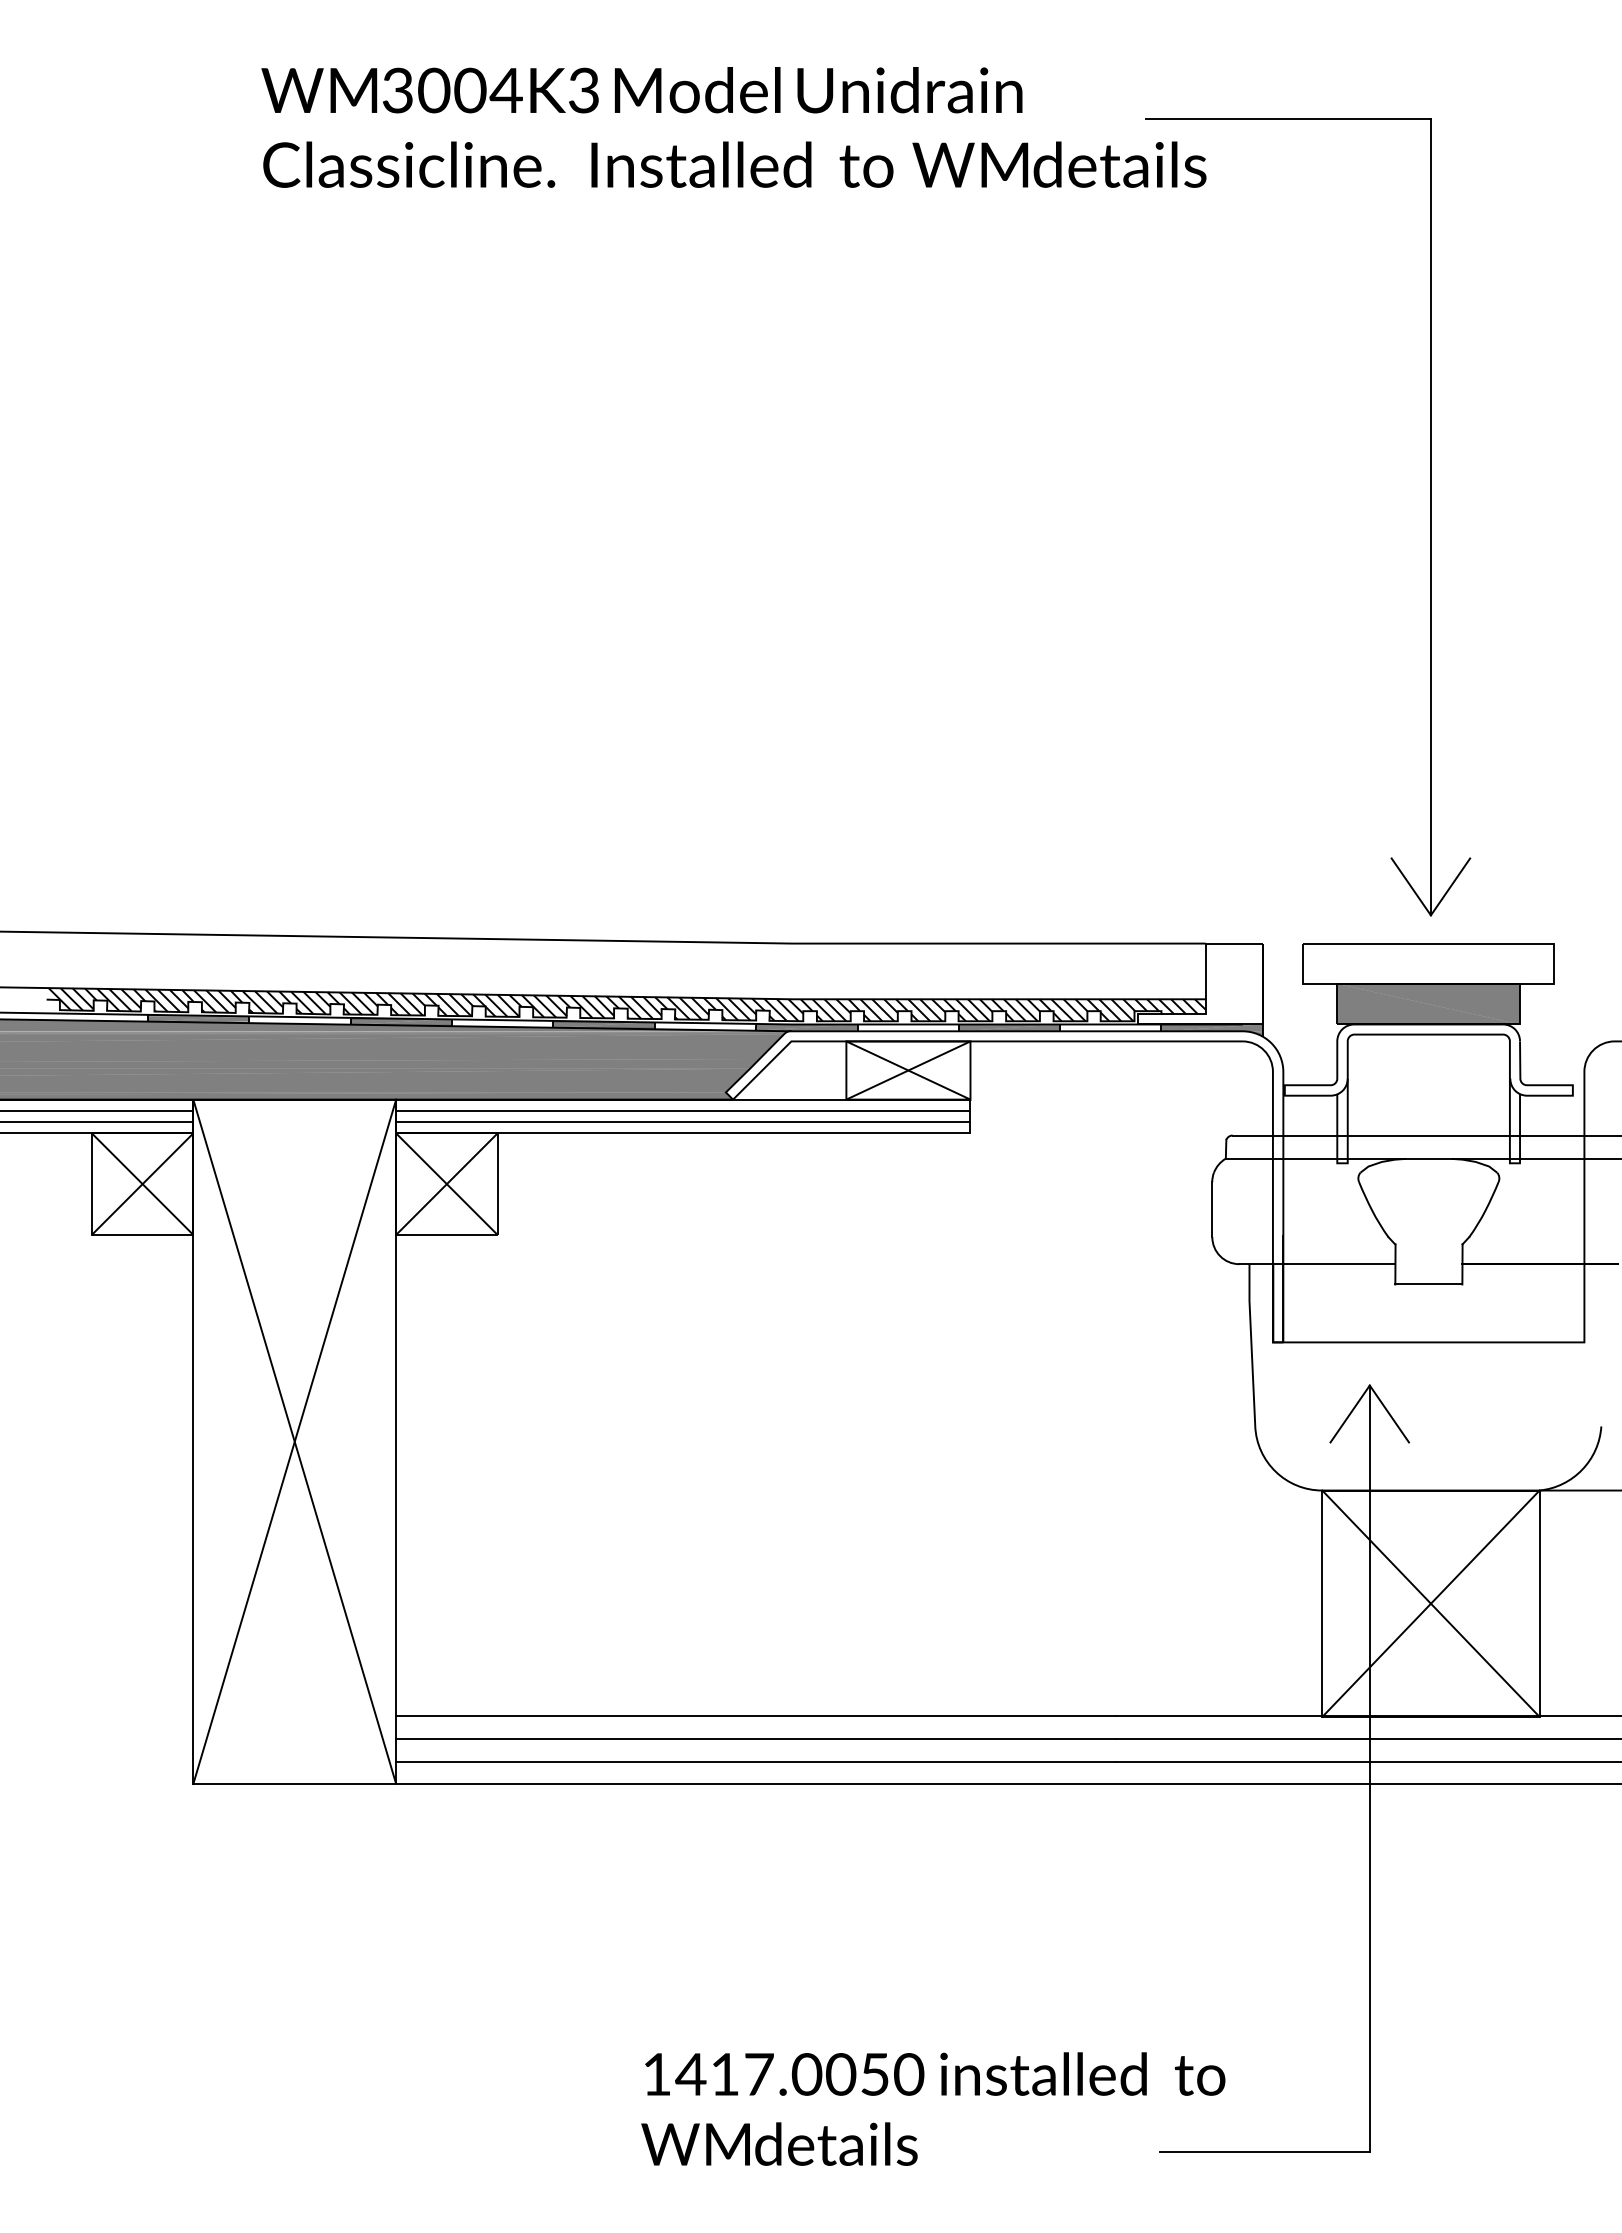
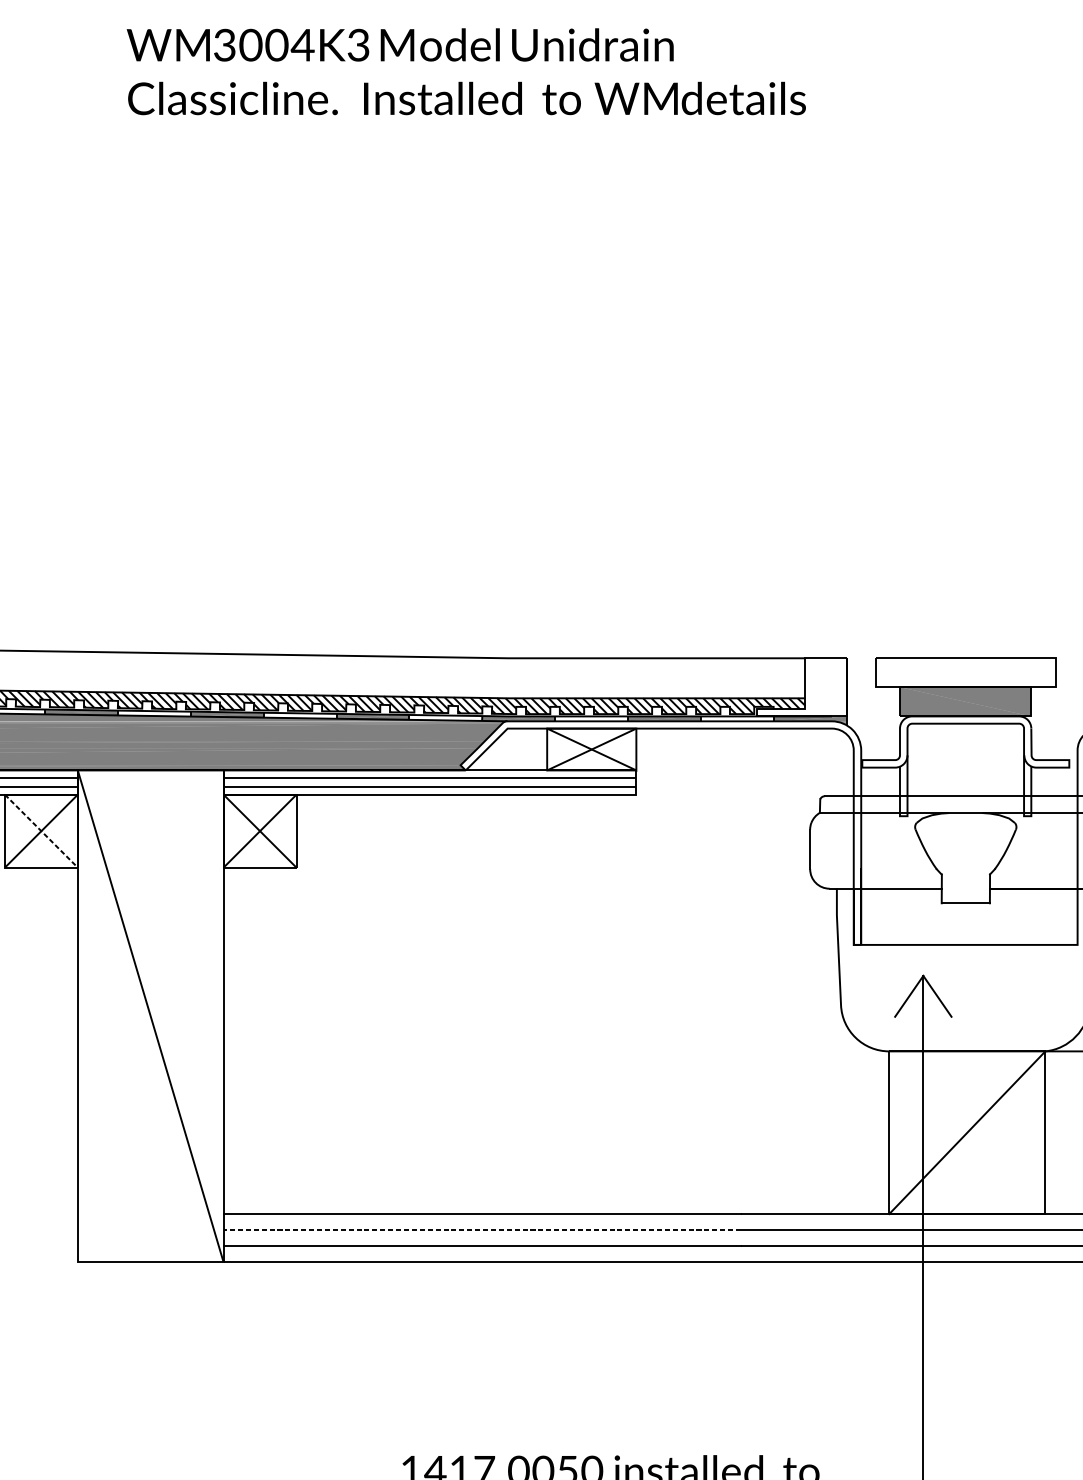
part: (1430, 517) -> (966, 352), removed
line: (142, 1184) -> (41, 831), solid -> dashed
line: (294, 1441) -> (150, 1016), removed
line: (1430, 1603) -> (966, 1132), removed
line: (756, 1739) -> (482, 1230), solid -> dashed

